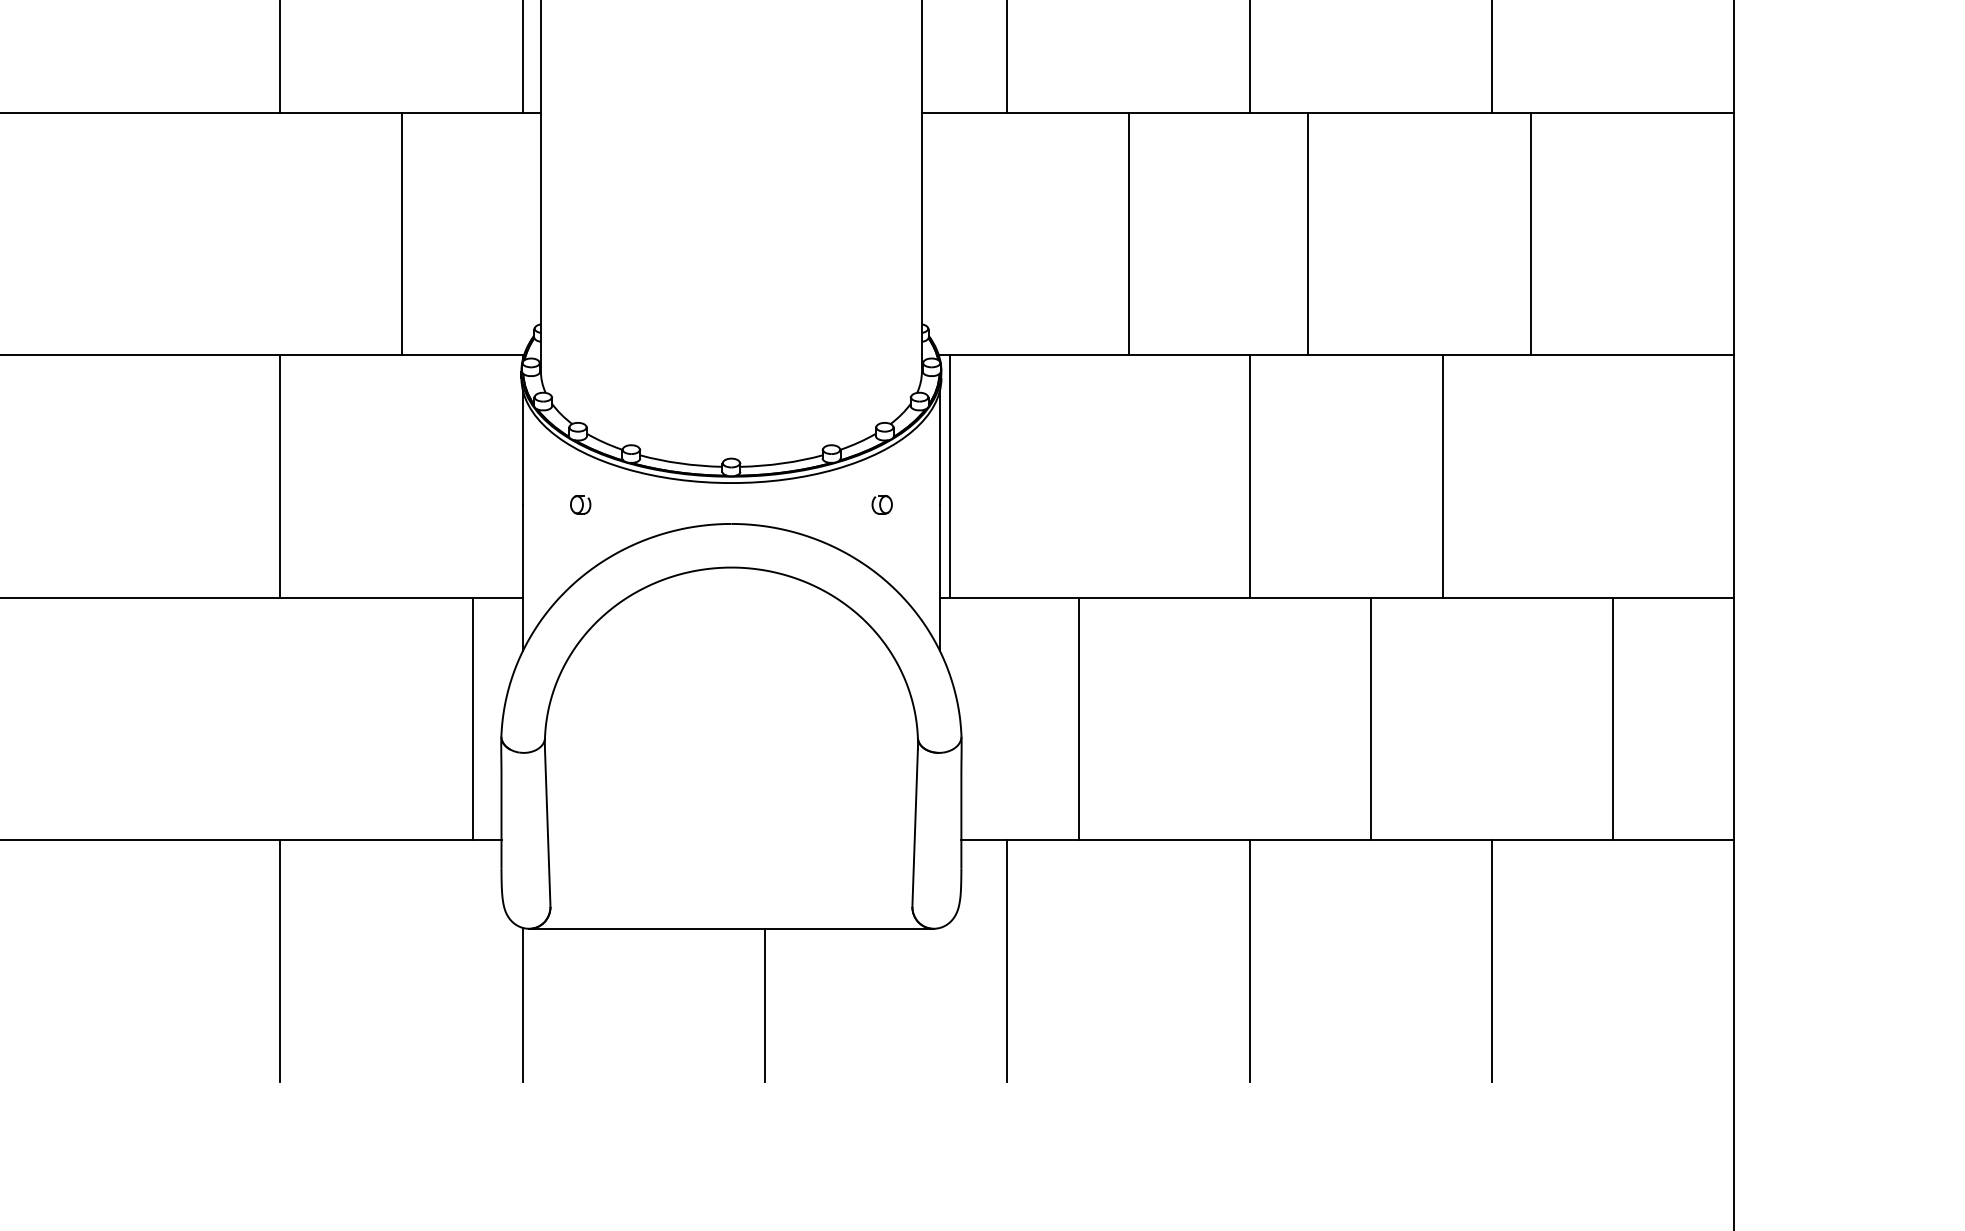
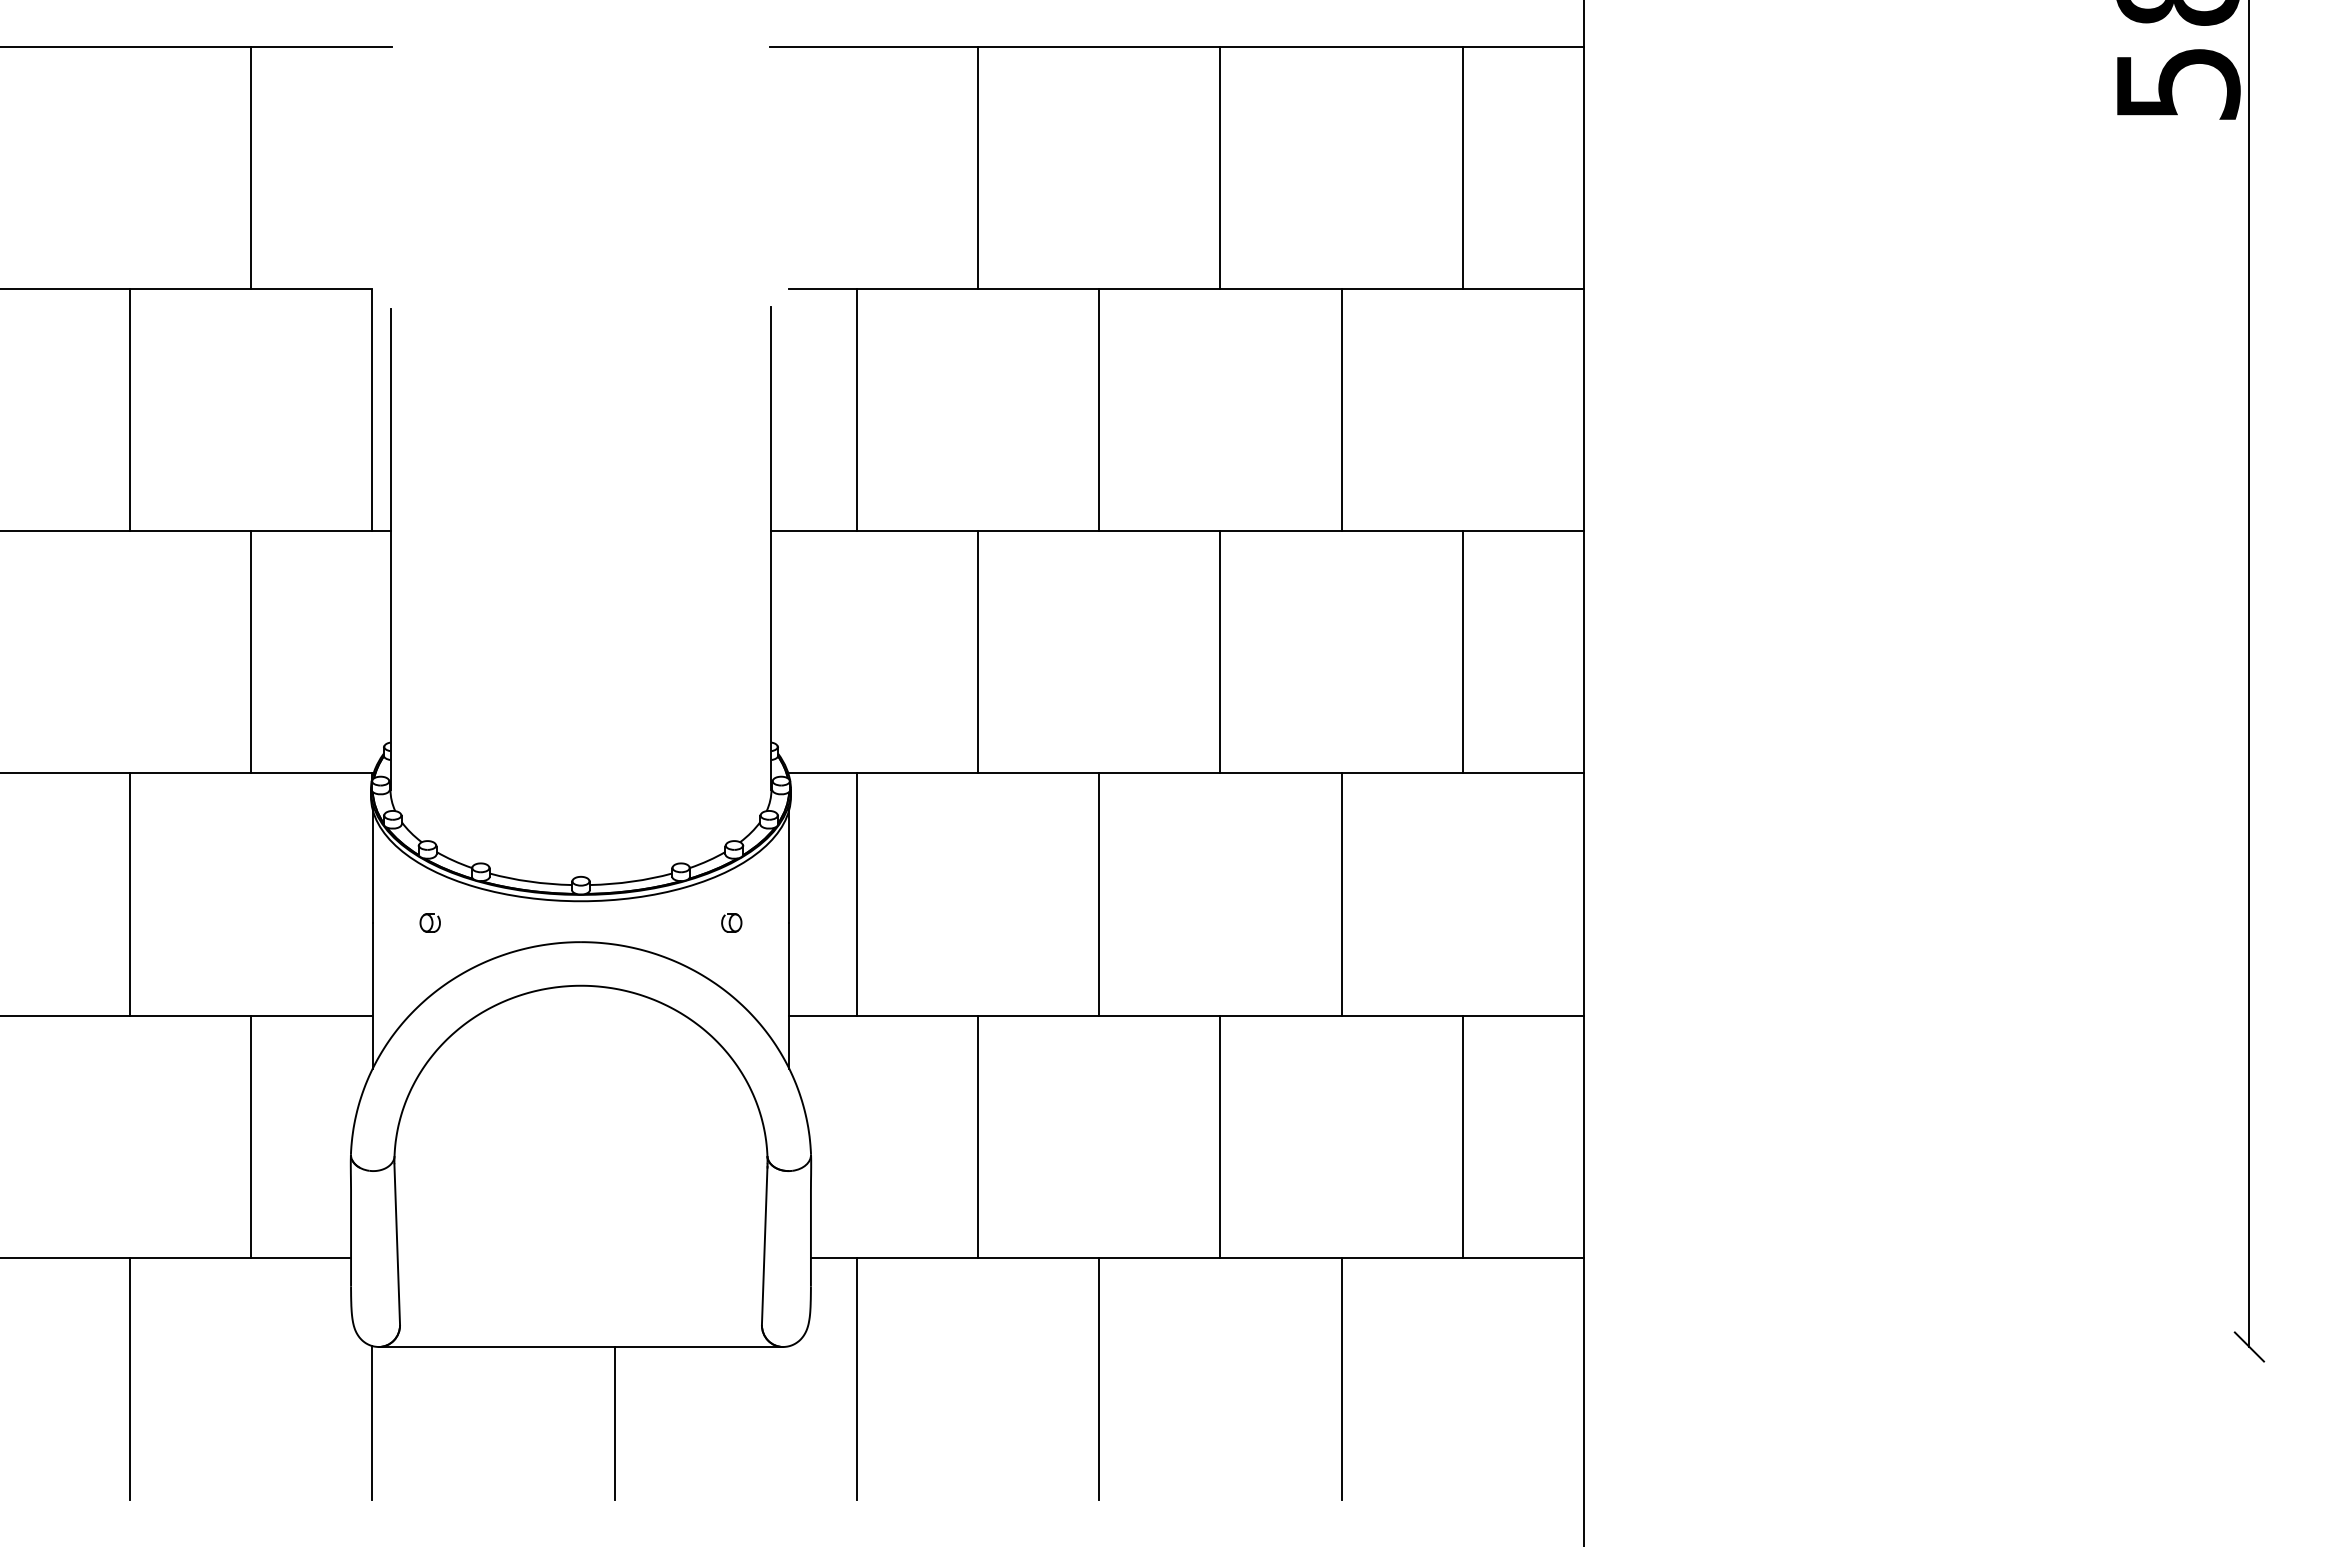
line: (1307, 234) -> (1220, 652), moved
line: (1530, 234) -> (1462, 652), moved
line: (949, 476) -> (856, 894), moved
line: (1442, 476) -> (1341, 894), moved
line: (472, 718) -> (251, 1136), moved
line: (1078, 718) -> (978, 1136), moved

